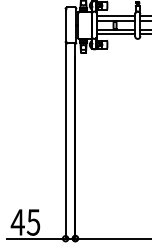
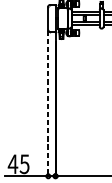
line: (65, 140) -> (48, 103), solid -> dashed

